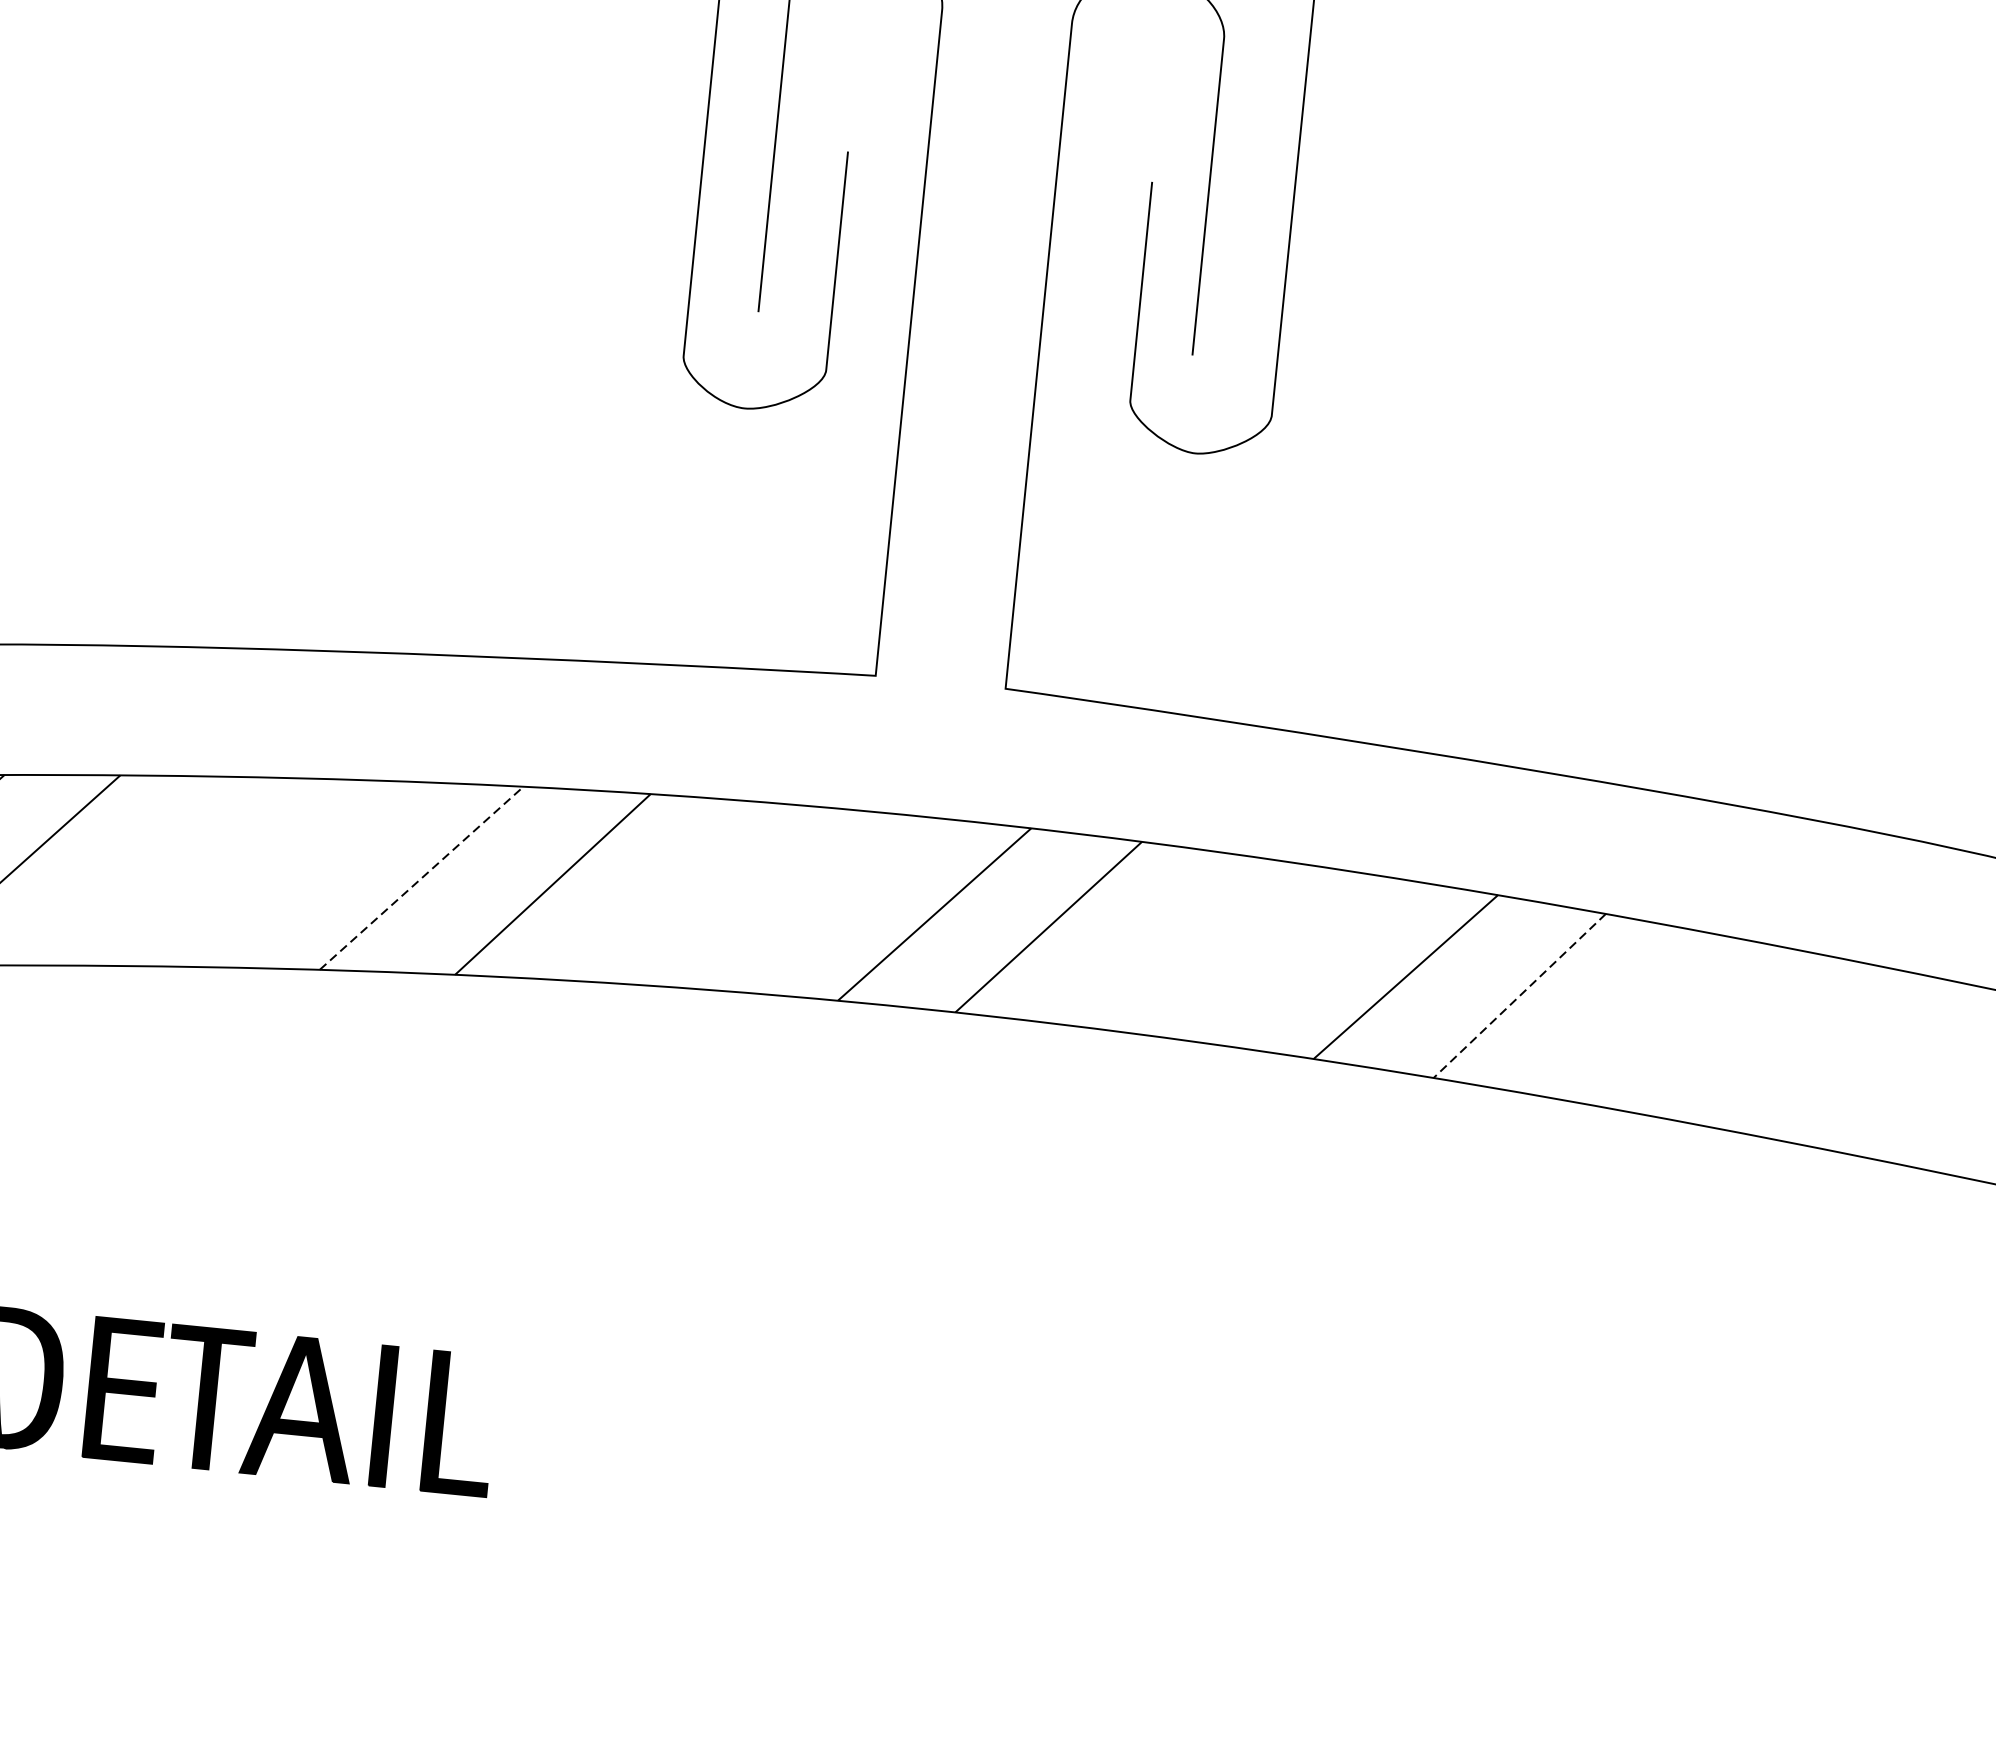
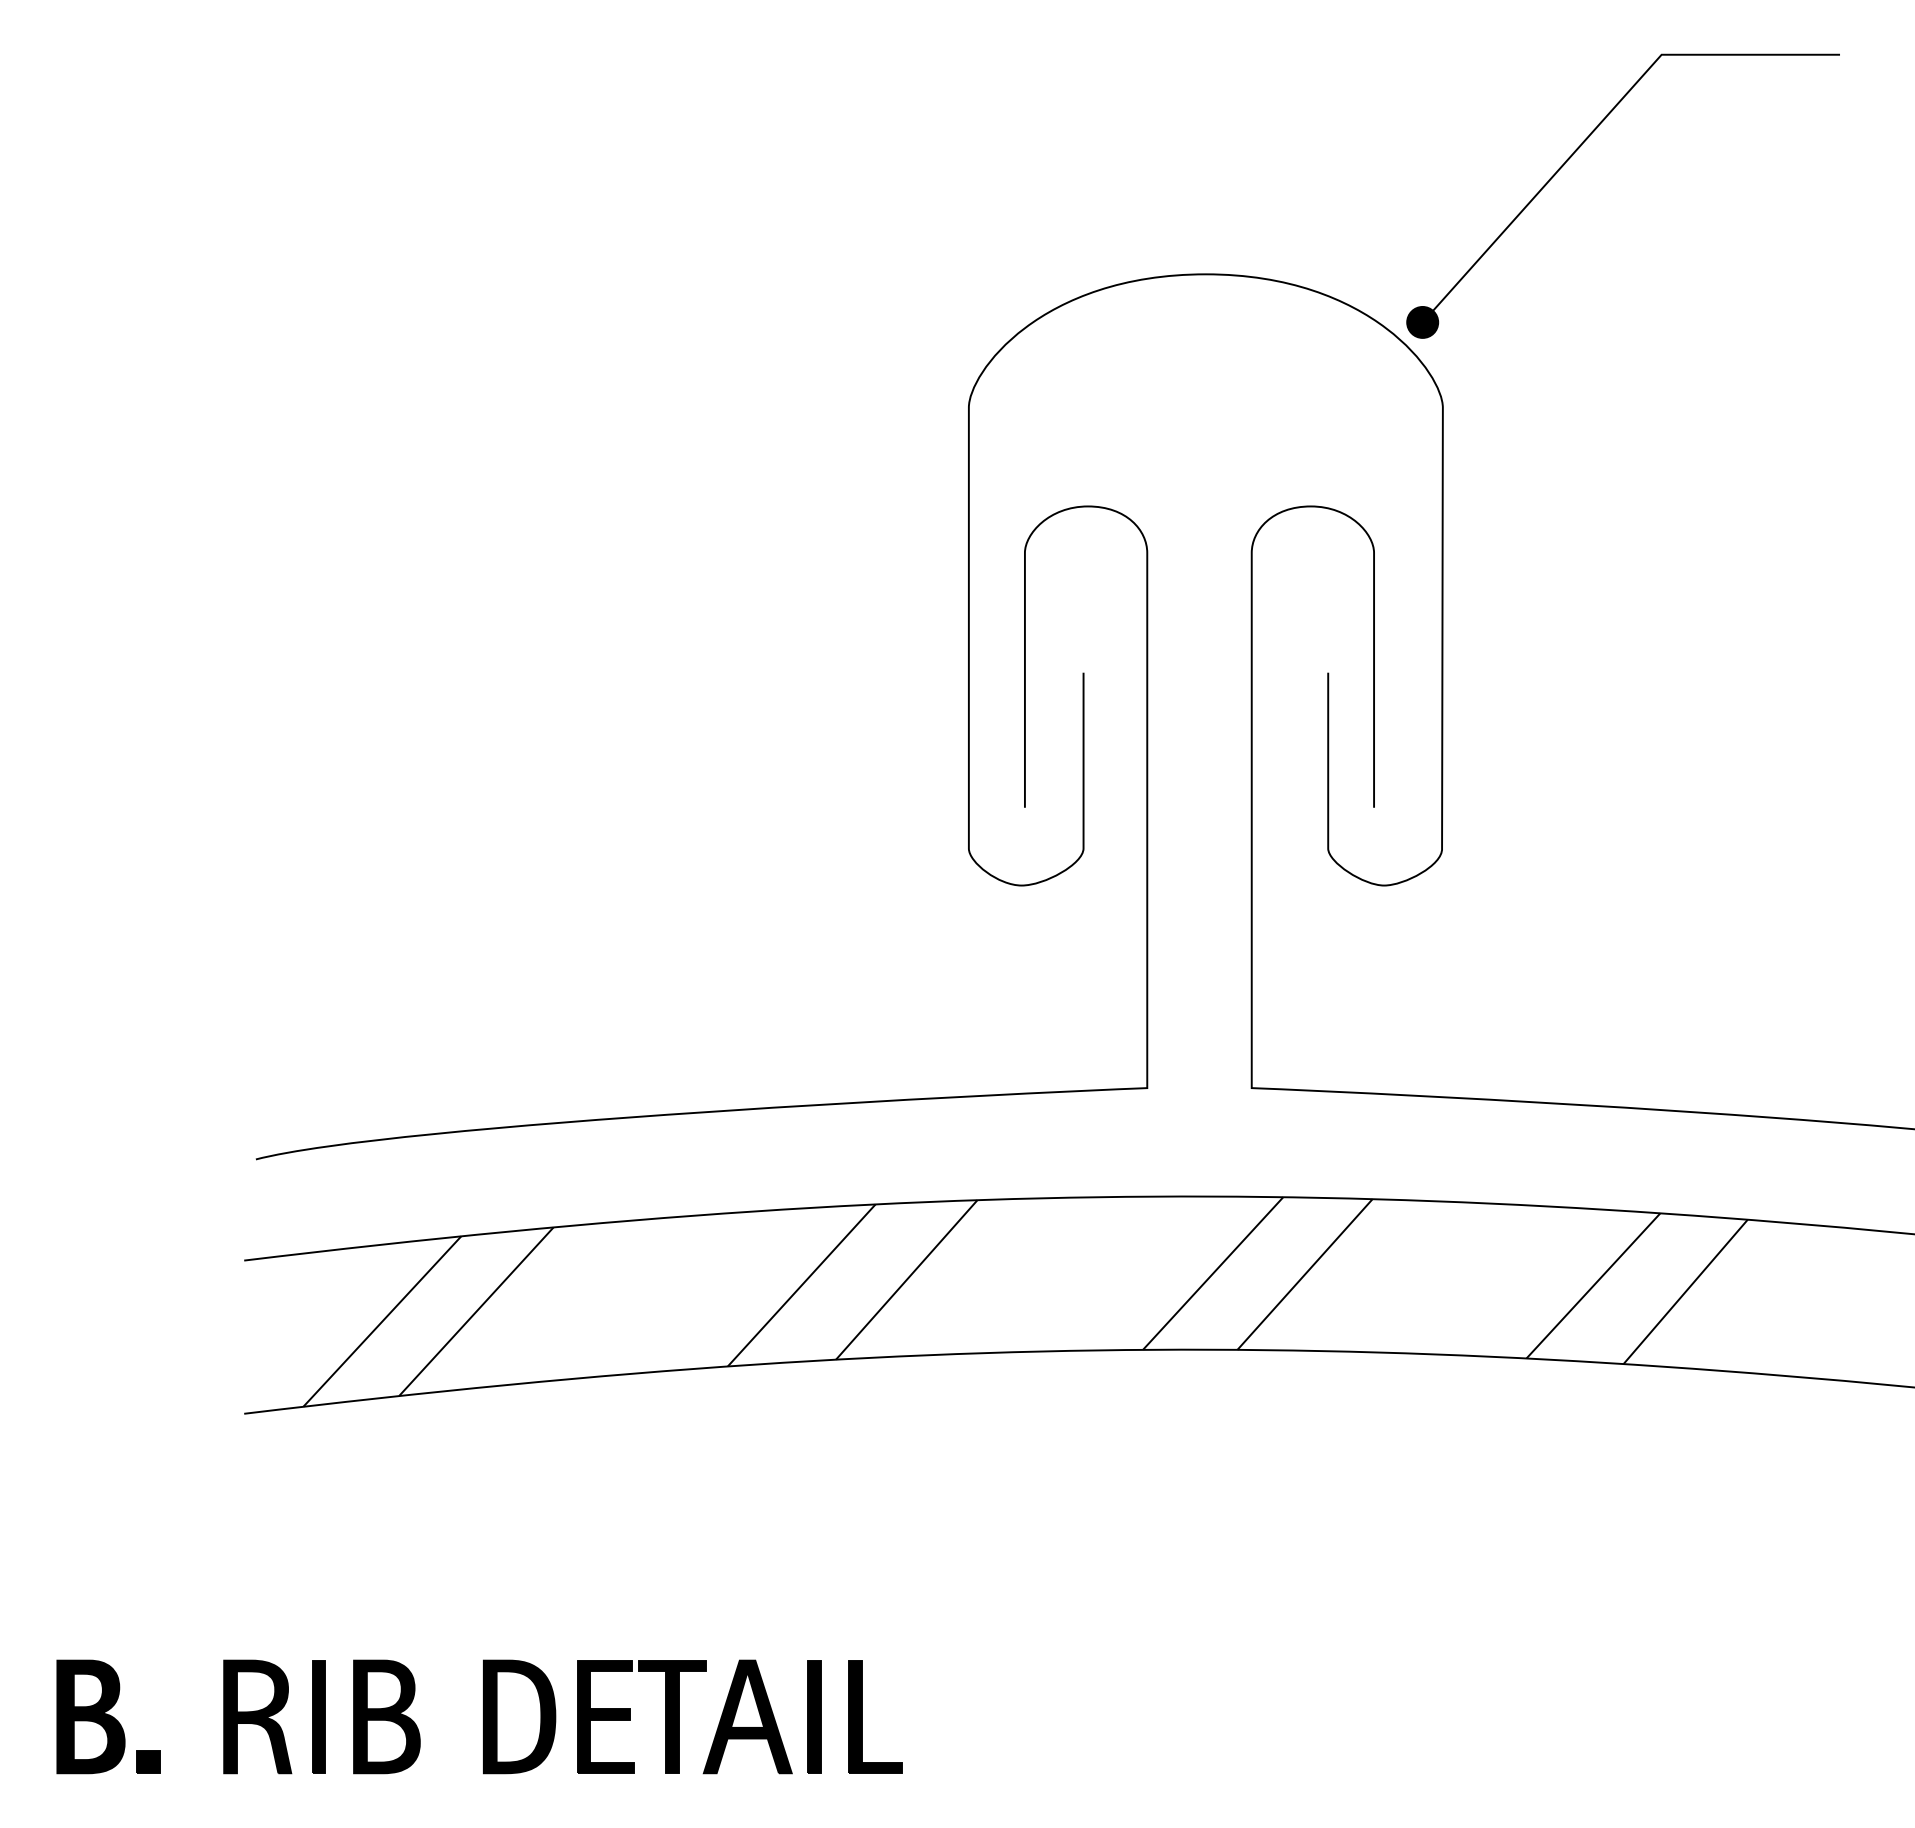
line: (421, 878) -> (801, 1285), dashed -> solid
line: (1519, 996) -> (1685, 1292), dashed -> solid

